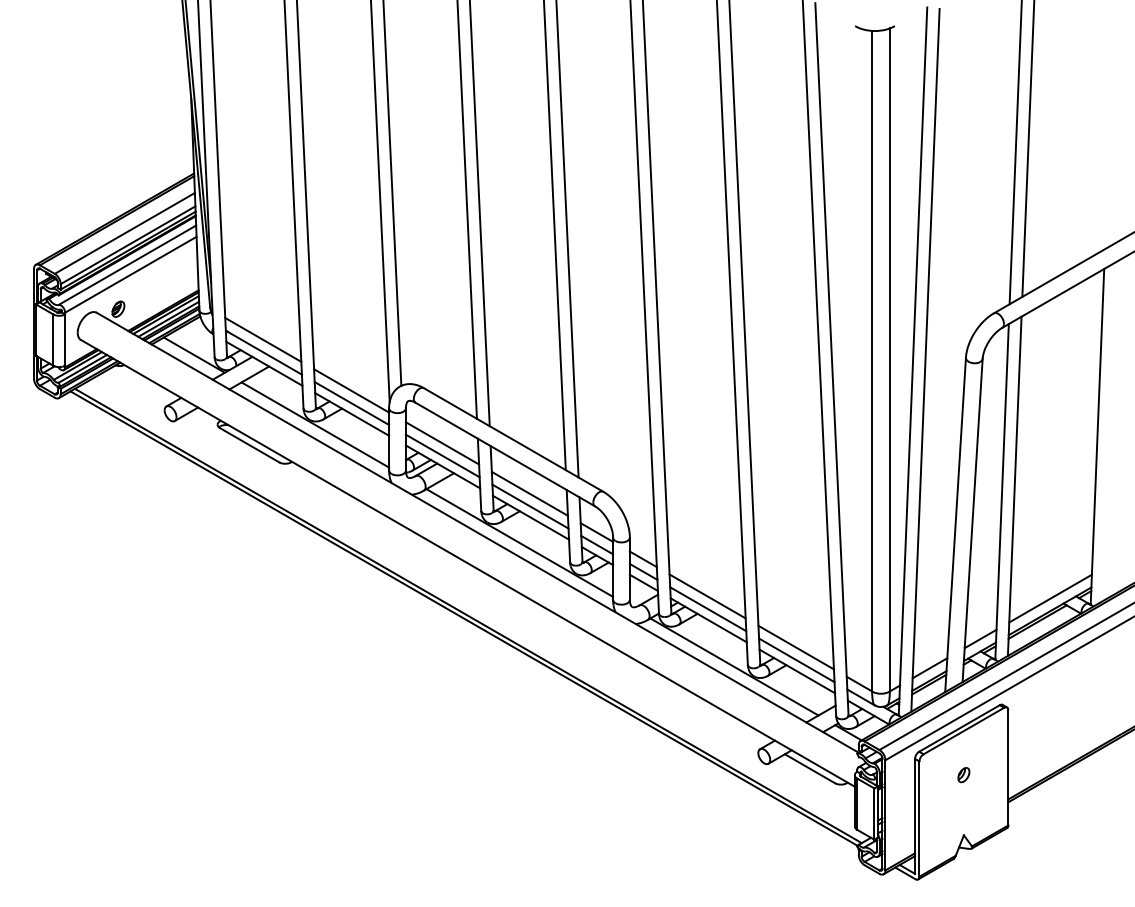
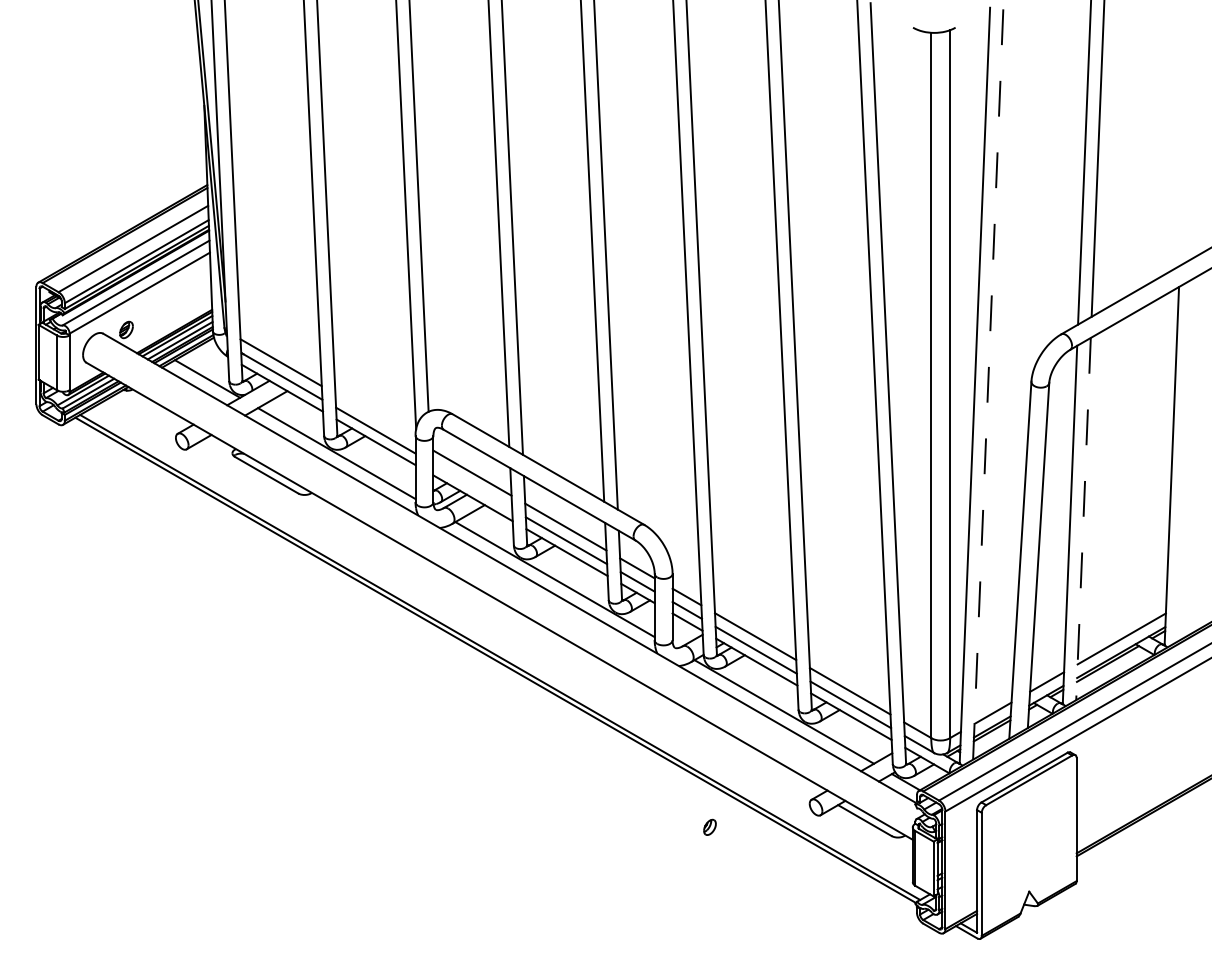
line: (925, 360) -> (988, 384), solid -> dashed
line: (351, 390) -> (375, 416), removed
line: (442, 455) -> (472, 486), removed
line: (1014, 486) -> (1083, 519), solid -> dashed
part: (963, 775) -> (709, 827), moved

